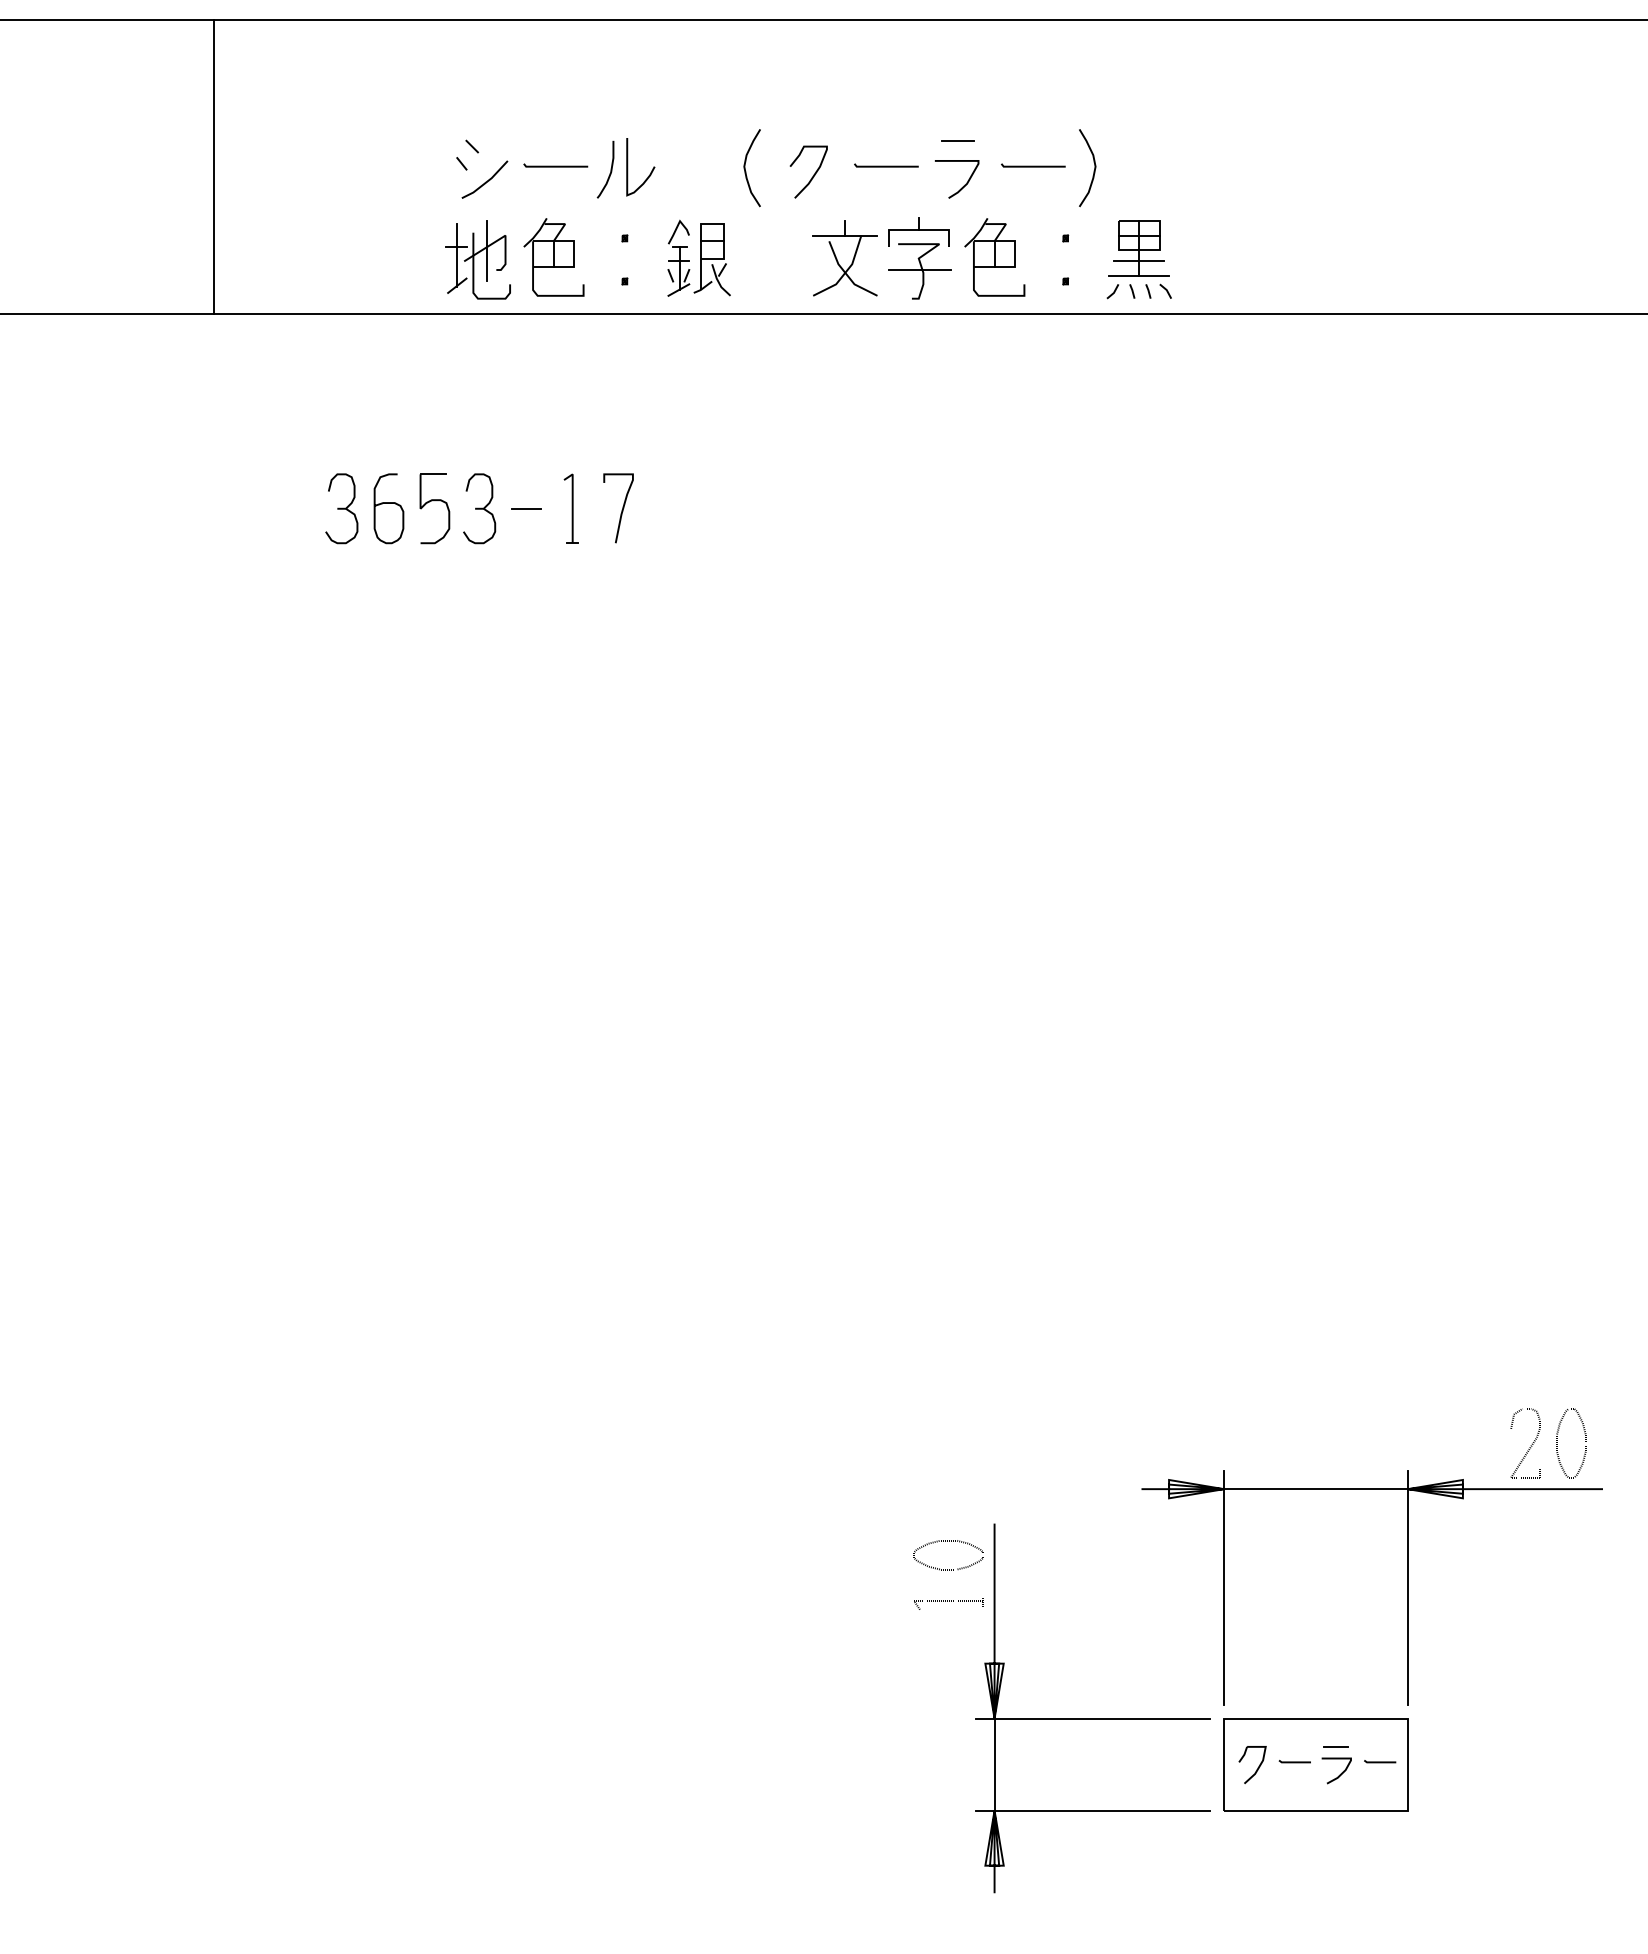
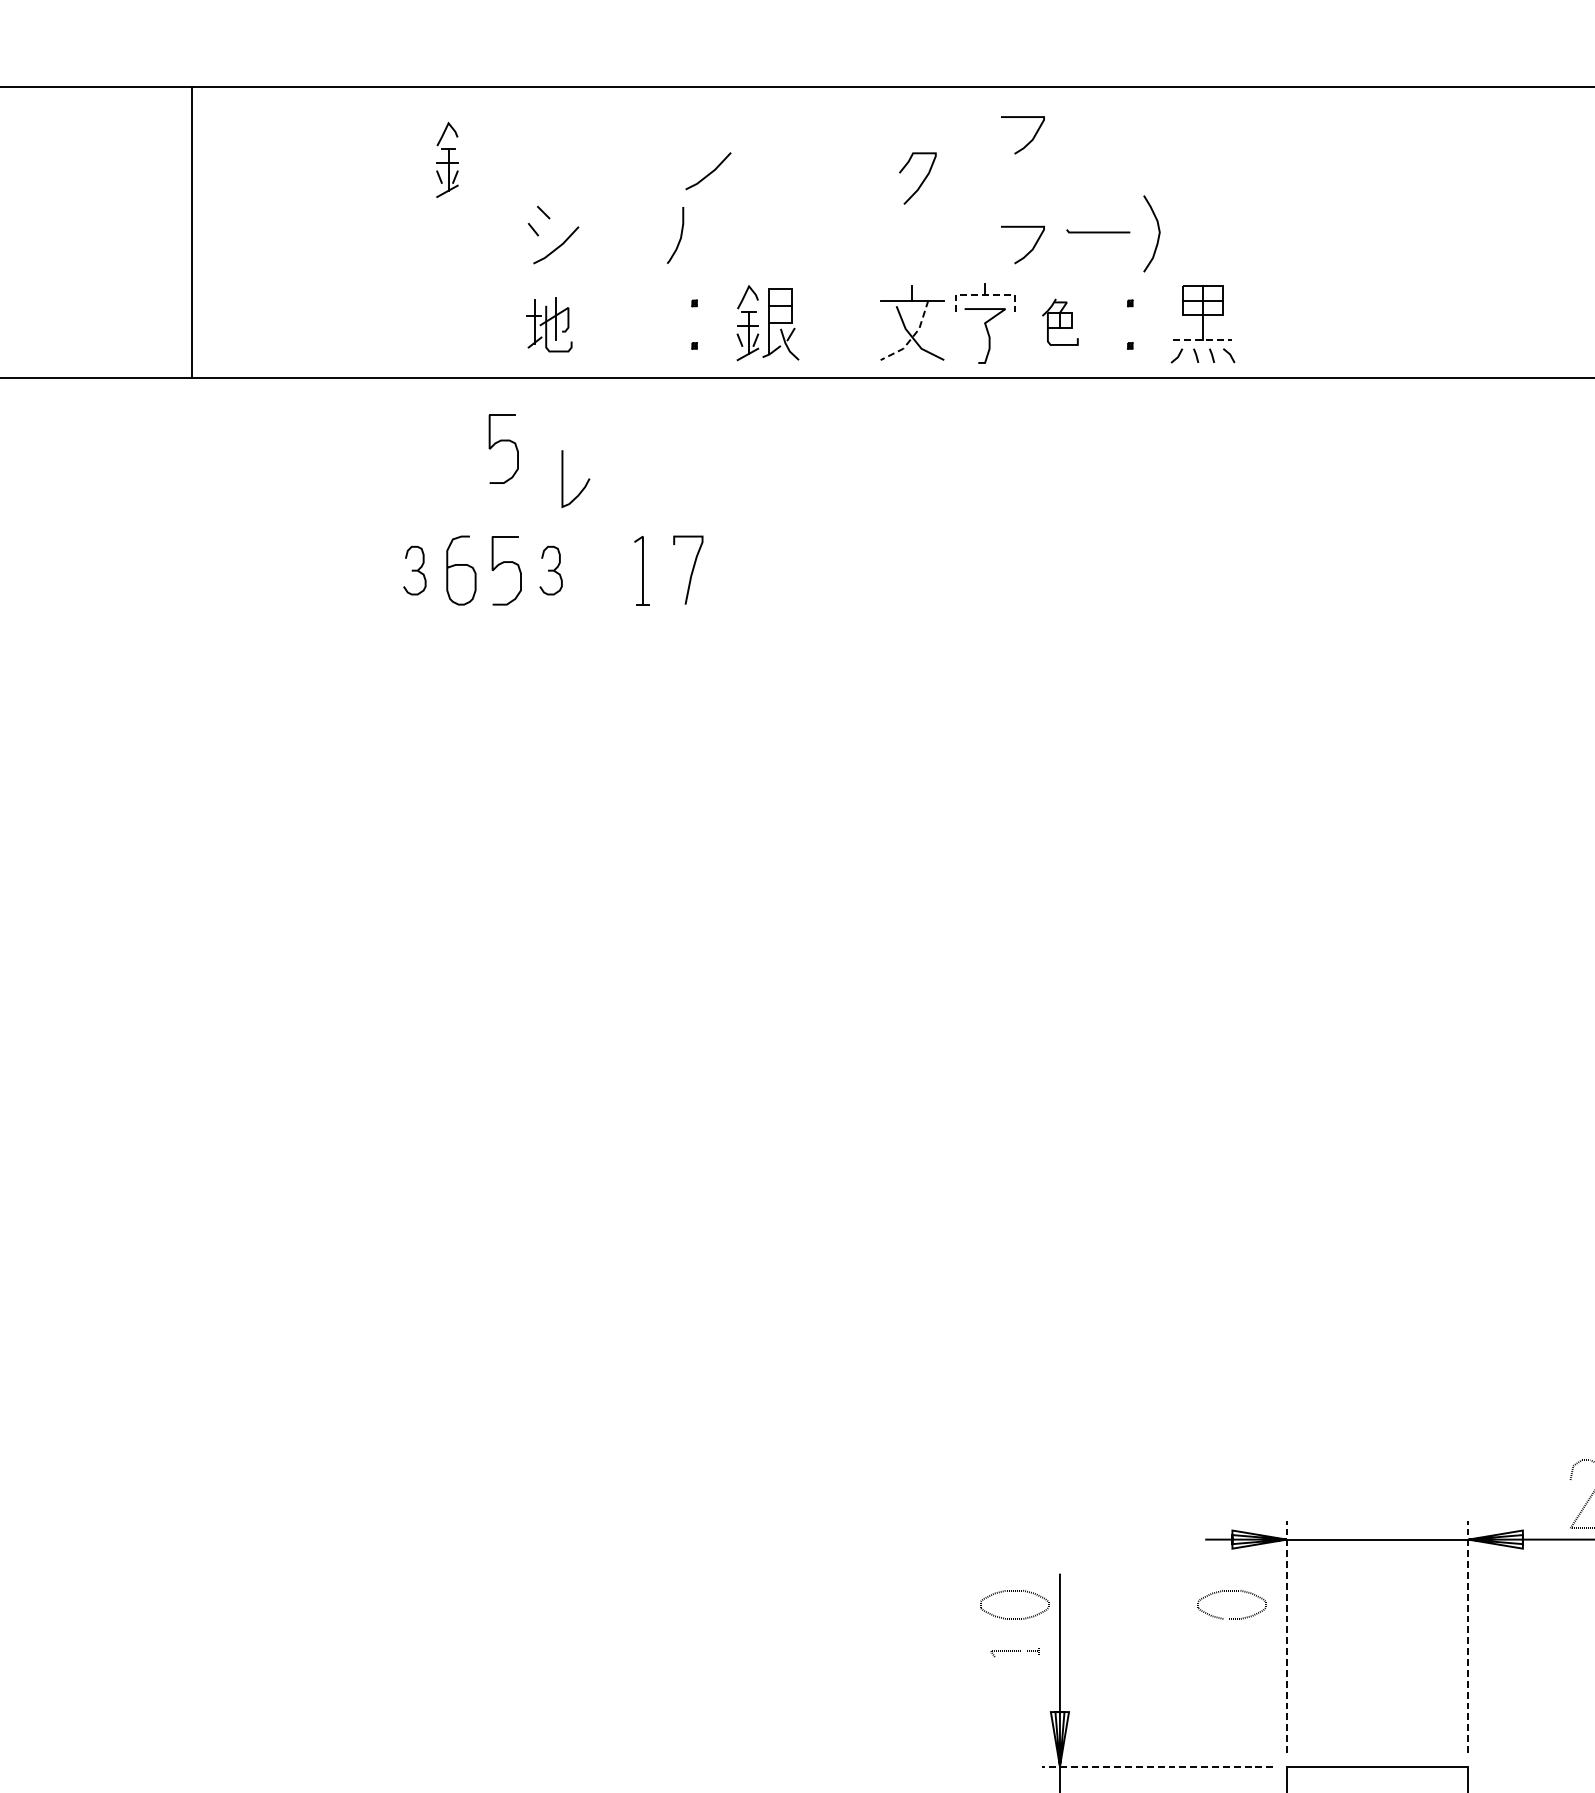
curve: (963, 74) -> (1029, 141), added
part: (374, 92) -> (447, 159), added
line: (639, 106) -> (709, 172), added
line: (957, 140) -> (1023, 206), removed
line: (555, 165) -> (625, 231), removed
line: (886, 165) -> (953, 231), removed
line: (213, 166) -> (191, 232), moved
curve: (746, 171) -> (814, 237), removed
curve: (650, 172) -> (585, 484), moved
curve: (813, 174) -> (922, 180), moved
line: (918, 229) -> (984, 294), solid -> dashed
part: (553, 257) -> (624, 322), removed
part: (994, 257) -> (1059, 322), size x0.6
part: (477, 259) -> (548, 324), size x0.7
line: (1138, 261) -> (1202, 326), removed
line: (919, 270) -> (985, 335), removed
line: (845, 272) -> (912, 337), solid -> dashed
line: (1139, 275) -> (1203, 340), solid -> dashed
part: (431, 378) -> (503, 441), added
part: (341, 508) -> (414, 570), size x0.7
part: (479, 508) -> (550, 570), size x0.7
line: (526, 508) -> (597, 570), removed
part: (1167, 1541) -> (1230, 1591), added
line: (1224, 1587) -> (1287, 1636), solid -> dashed
line: (1407, 1587) -> (1468, 1636), solid -> dashed
part: (948, 1603) -> (1014, 1652), size x0.7
line: (1092, 1718) -> (1156, 1766), solid -> dashed

